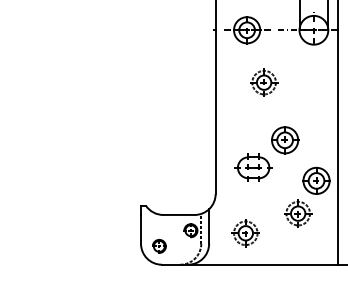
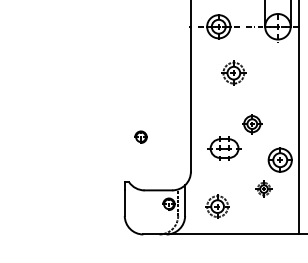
part: (284, 139) -> (251, 123), size x0.7
part: (297, 212) -> (263, 188), size x0.6
part: (158, 245) -> (140, 136), moved

